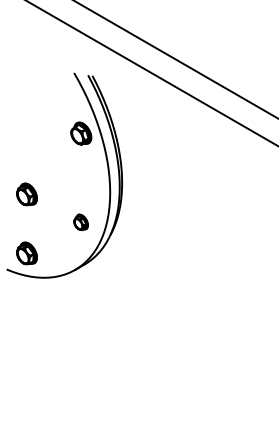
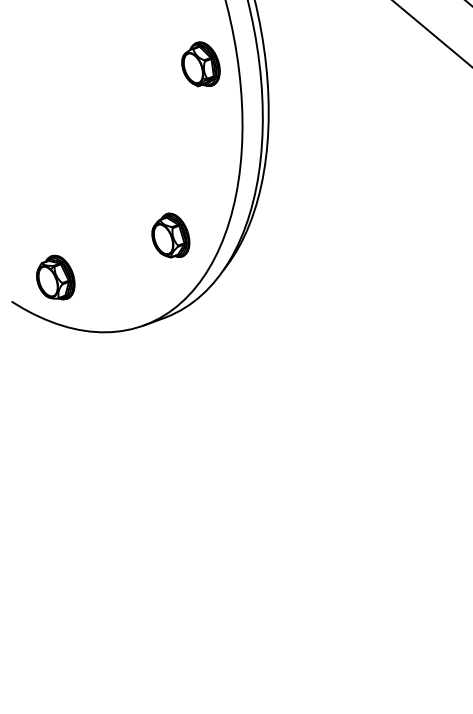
part: (26, 194) -> (75, 163), removed
part: (80, 222) -> (169, 235), size x1.43

